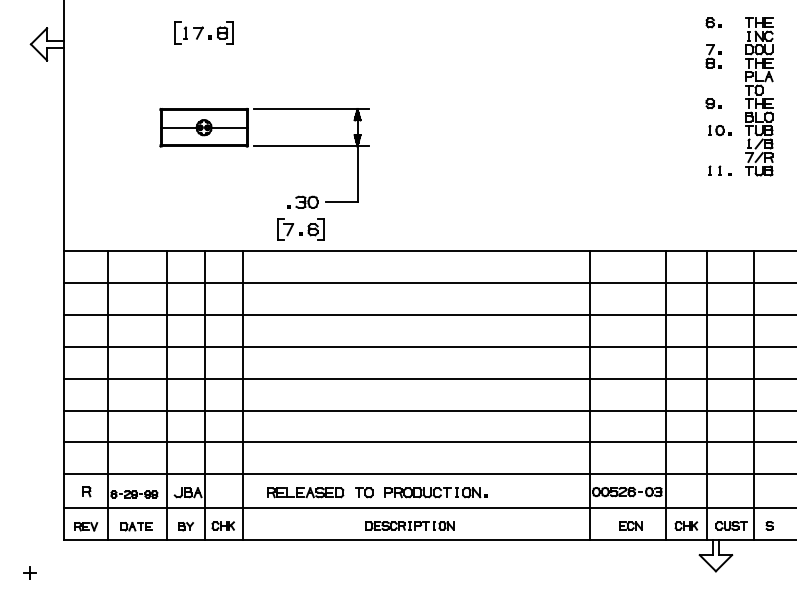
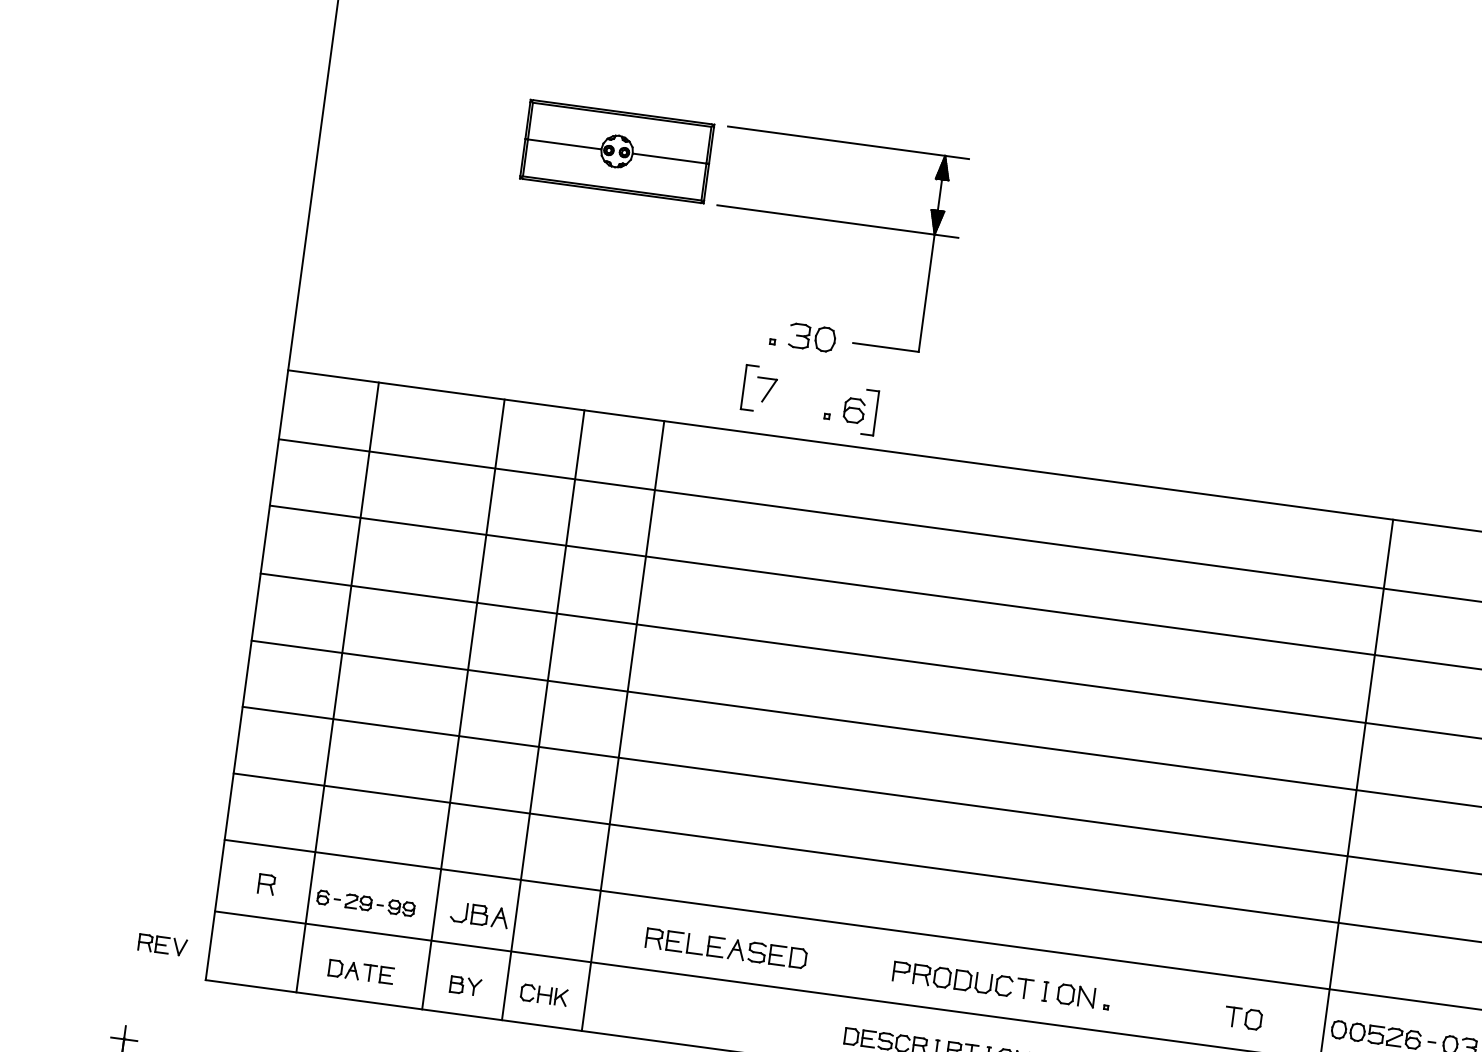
part: (311, 229) -> (850, 409), moved
part: (364, 492) -> (1244, 1017), moved
part: (86, 526) -> (163, 944), moved

